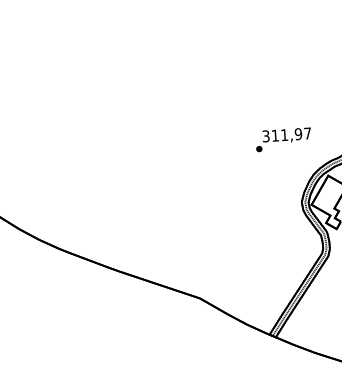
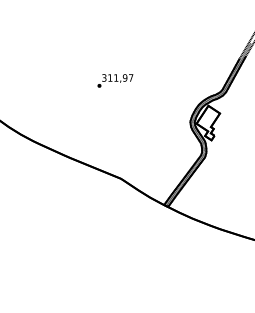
text: (283, 139) -> (115, 80), moved

